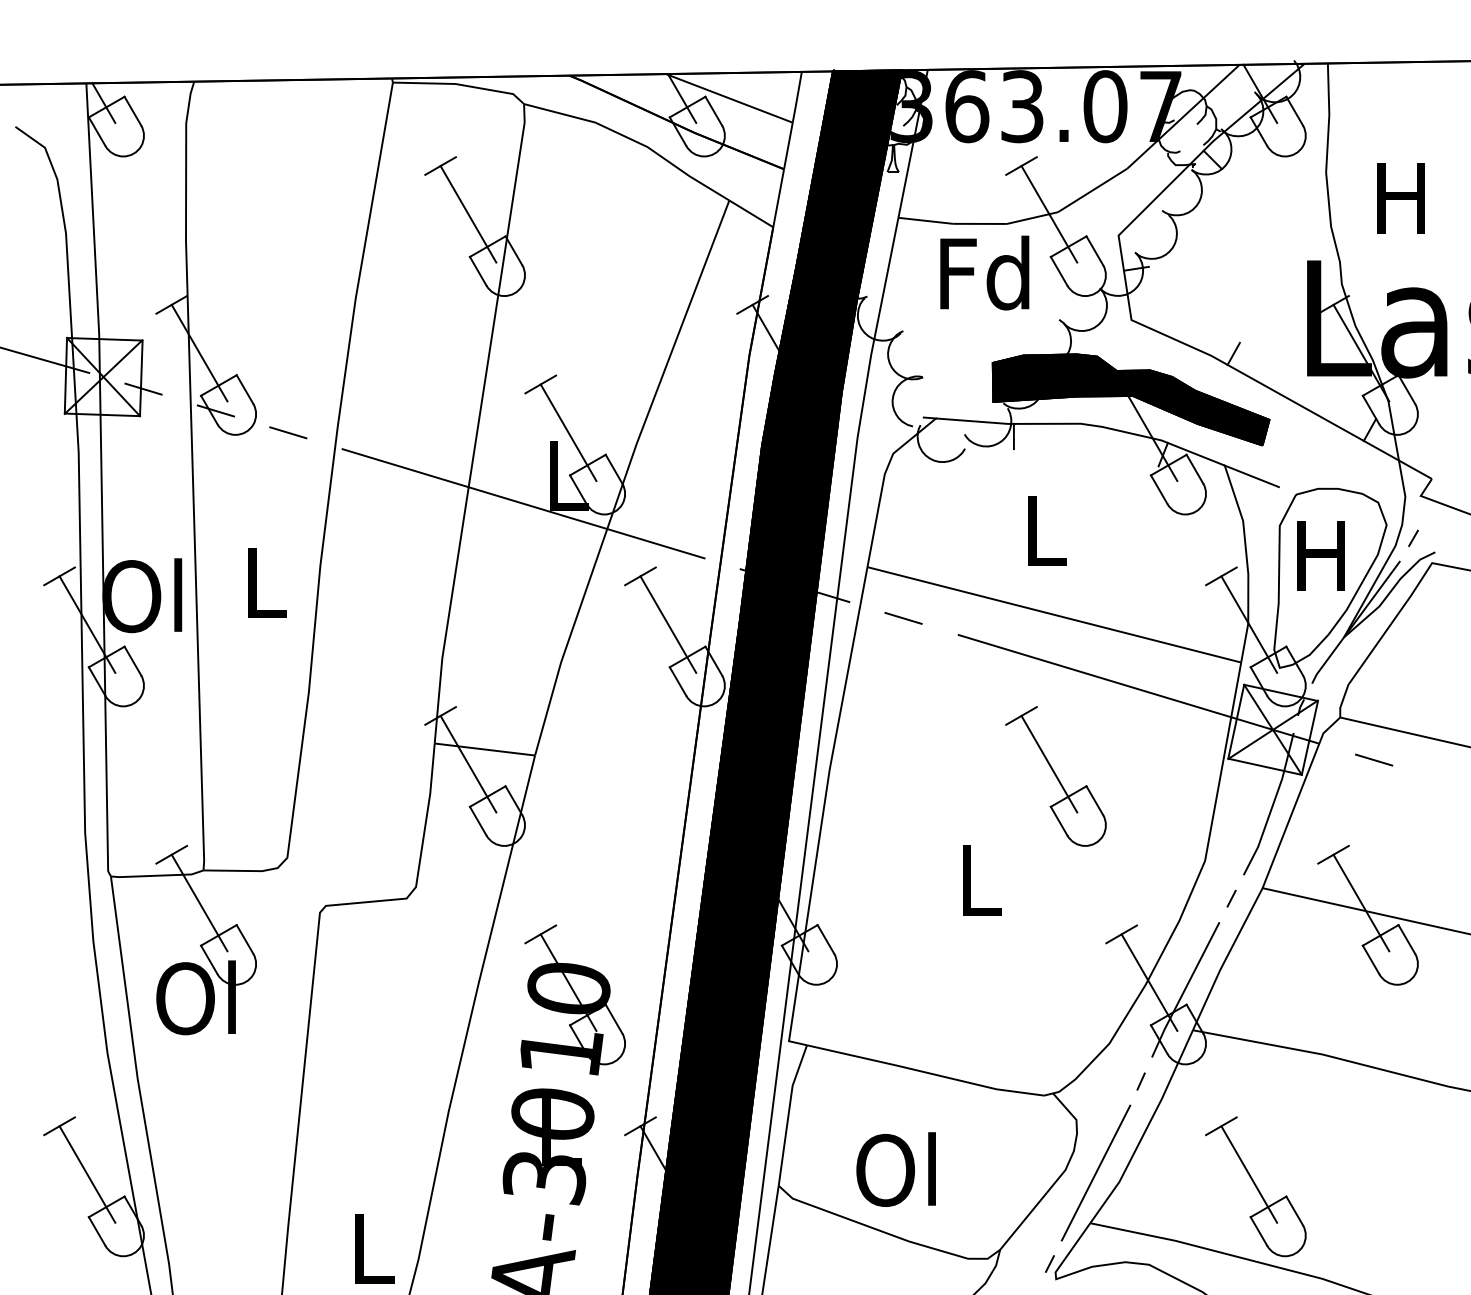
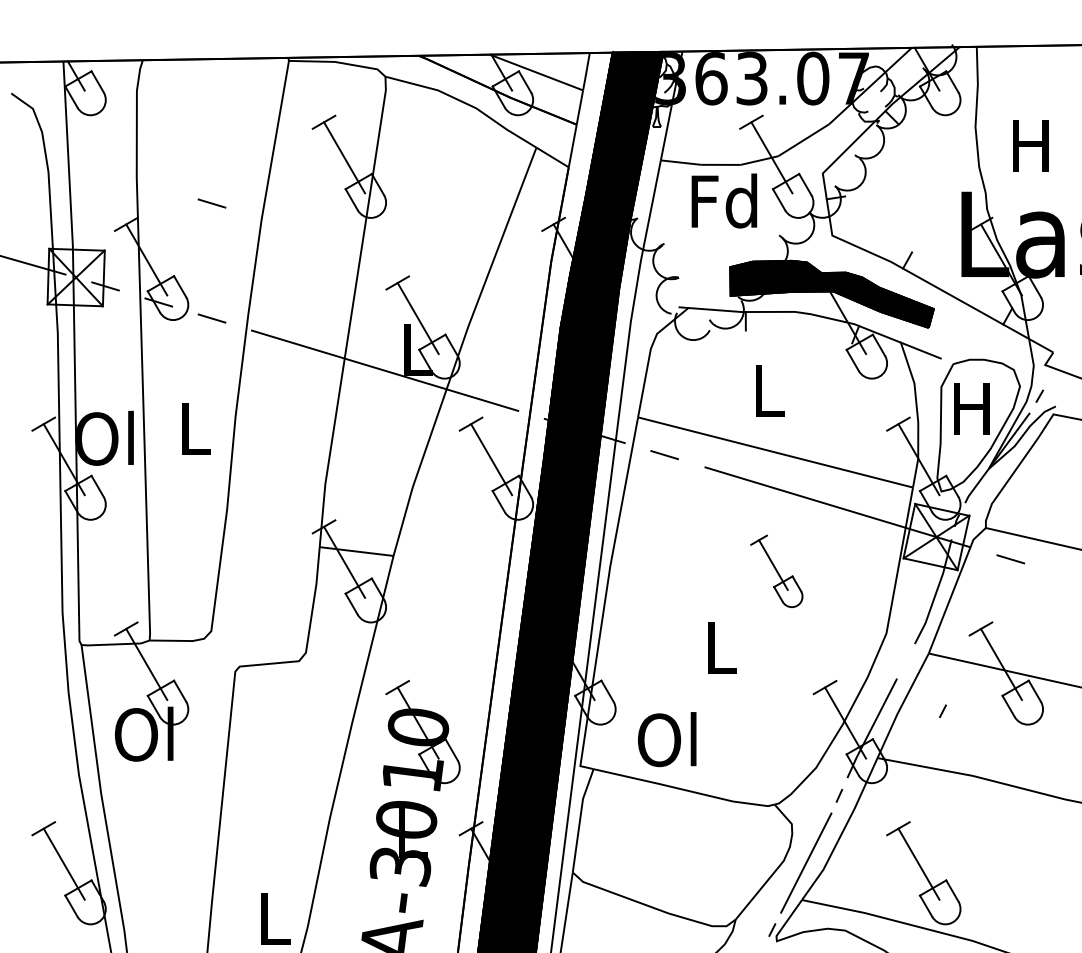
line: (287, 276) -> (211, 203), added
part: (1055, 776) -> (776, 571), size x0.7
line: (1230, 898) -> (942, 711), moved
text: (896, 1169) -> (667, 739), moved

